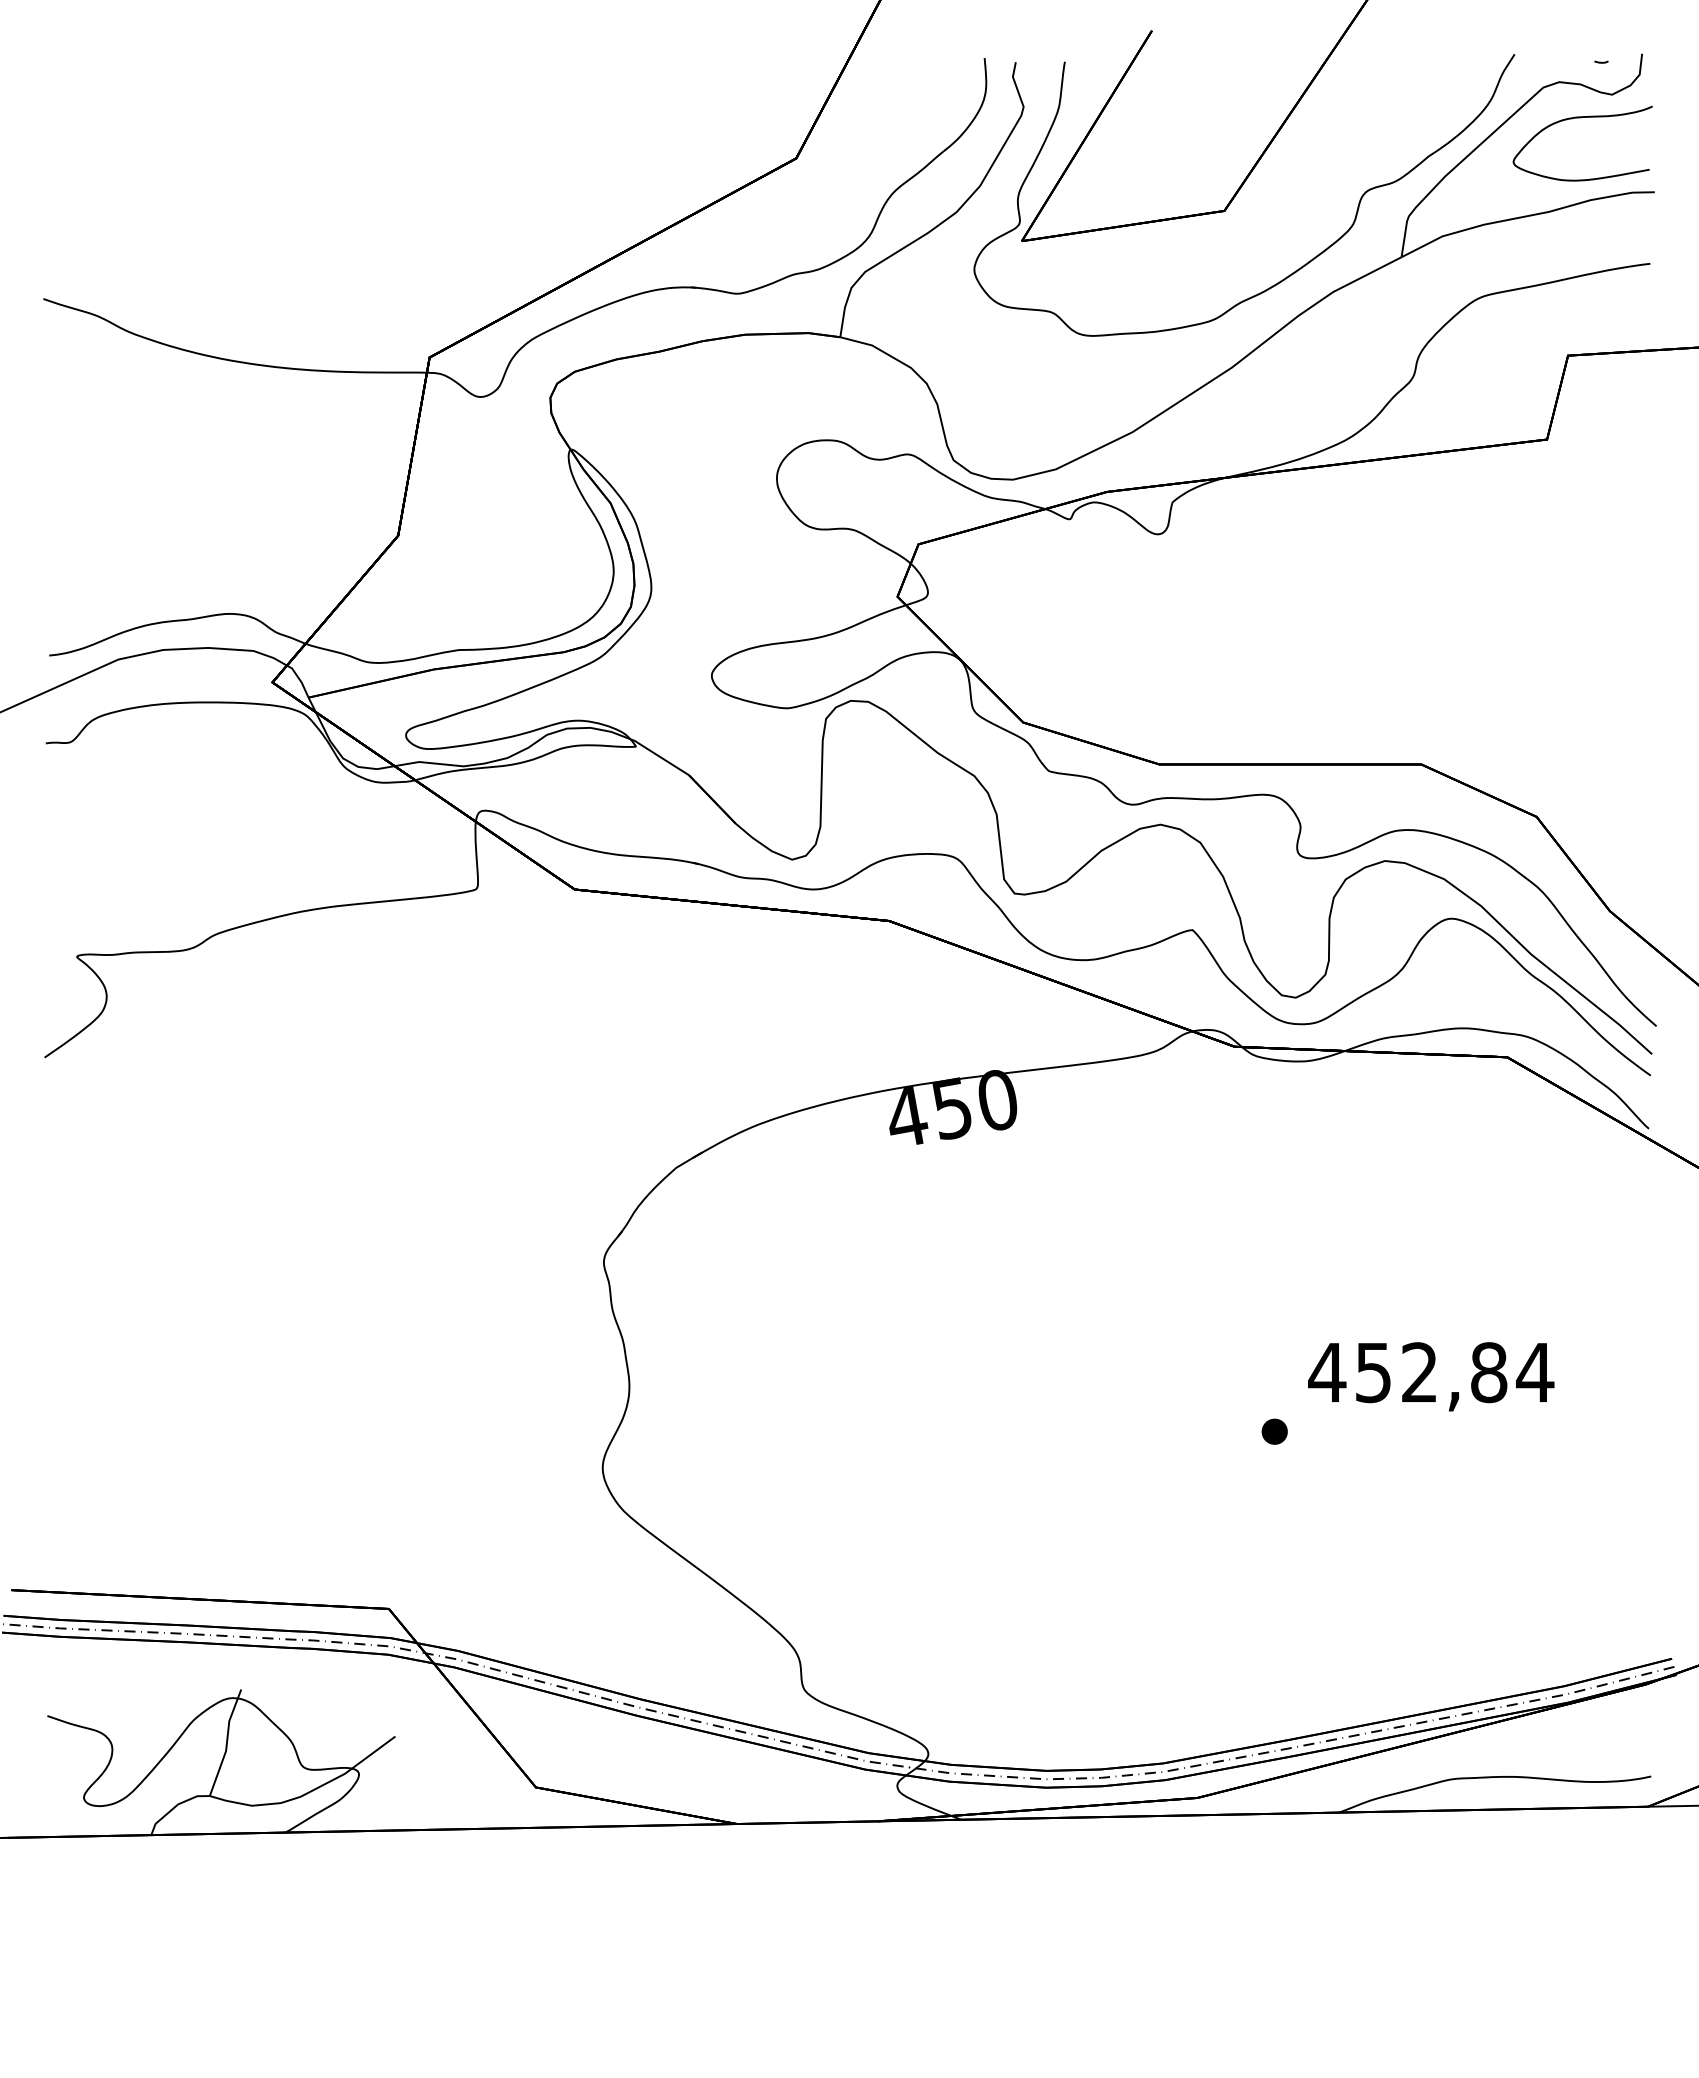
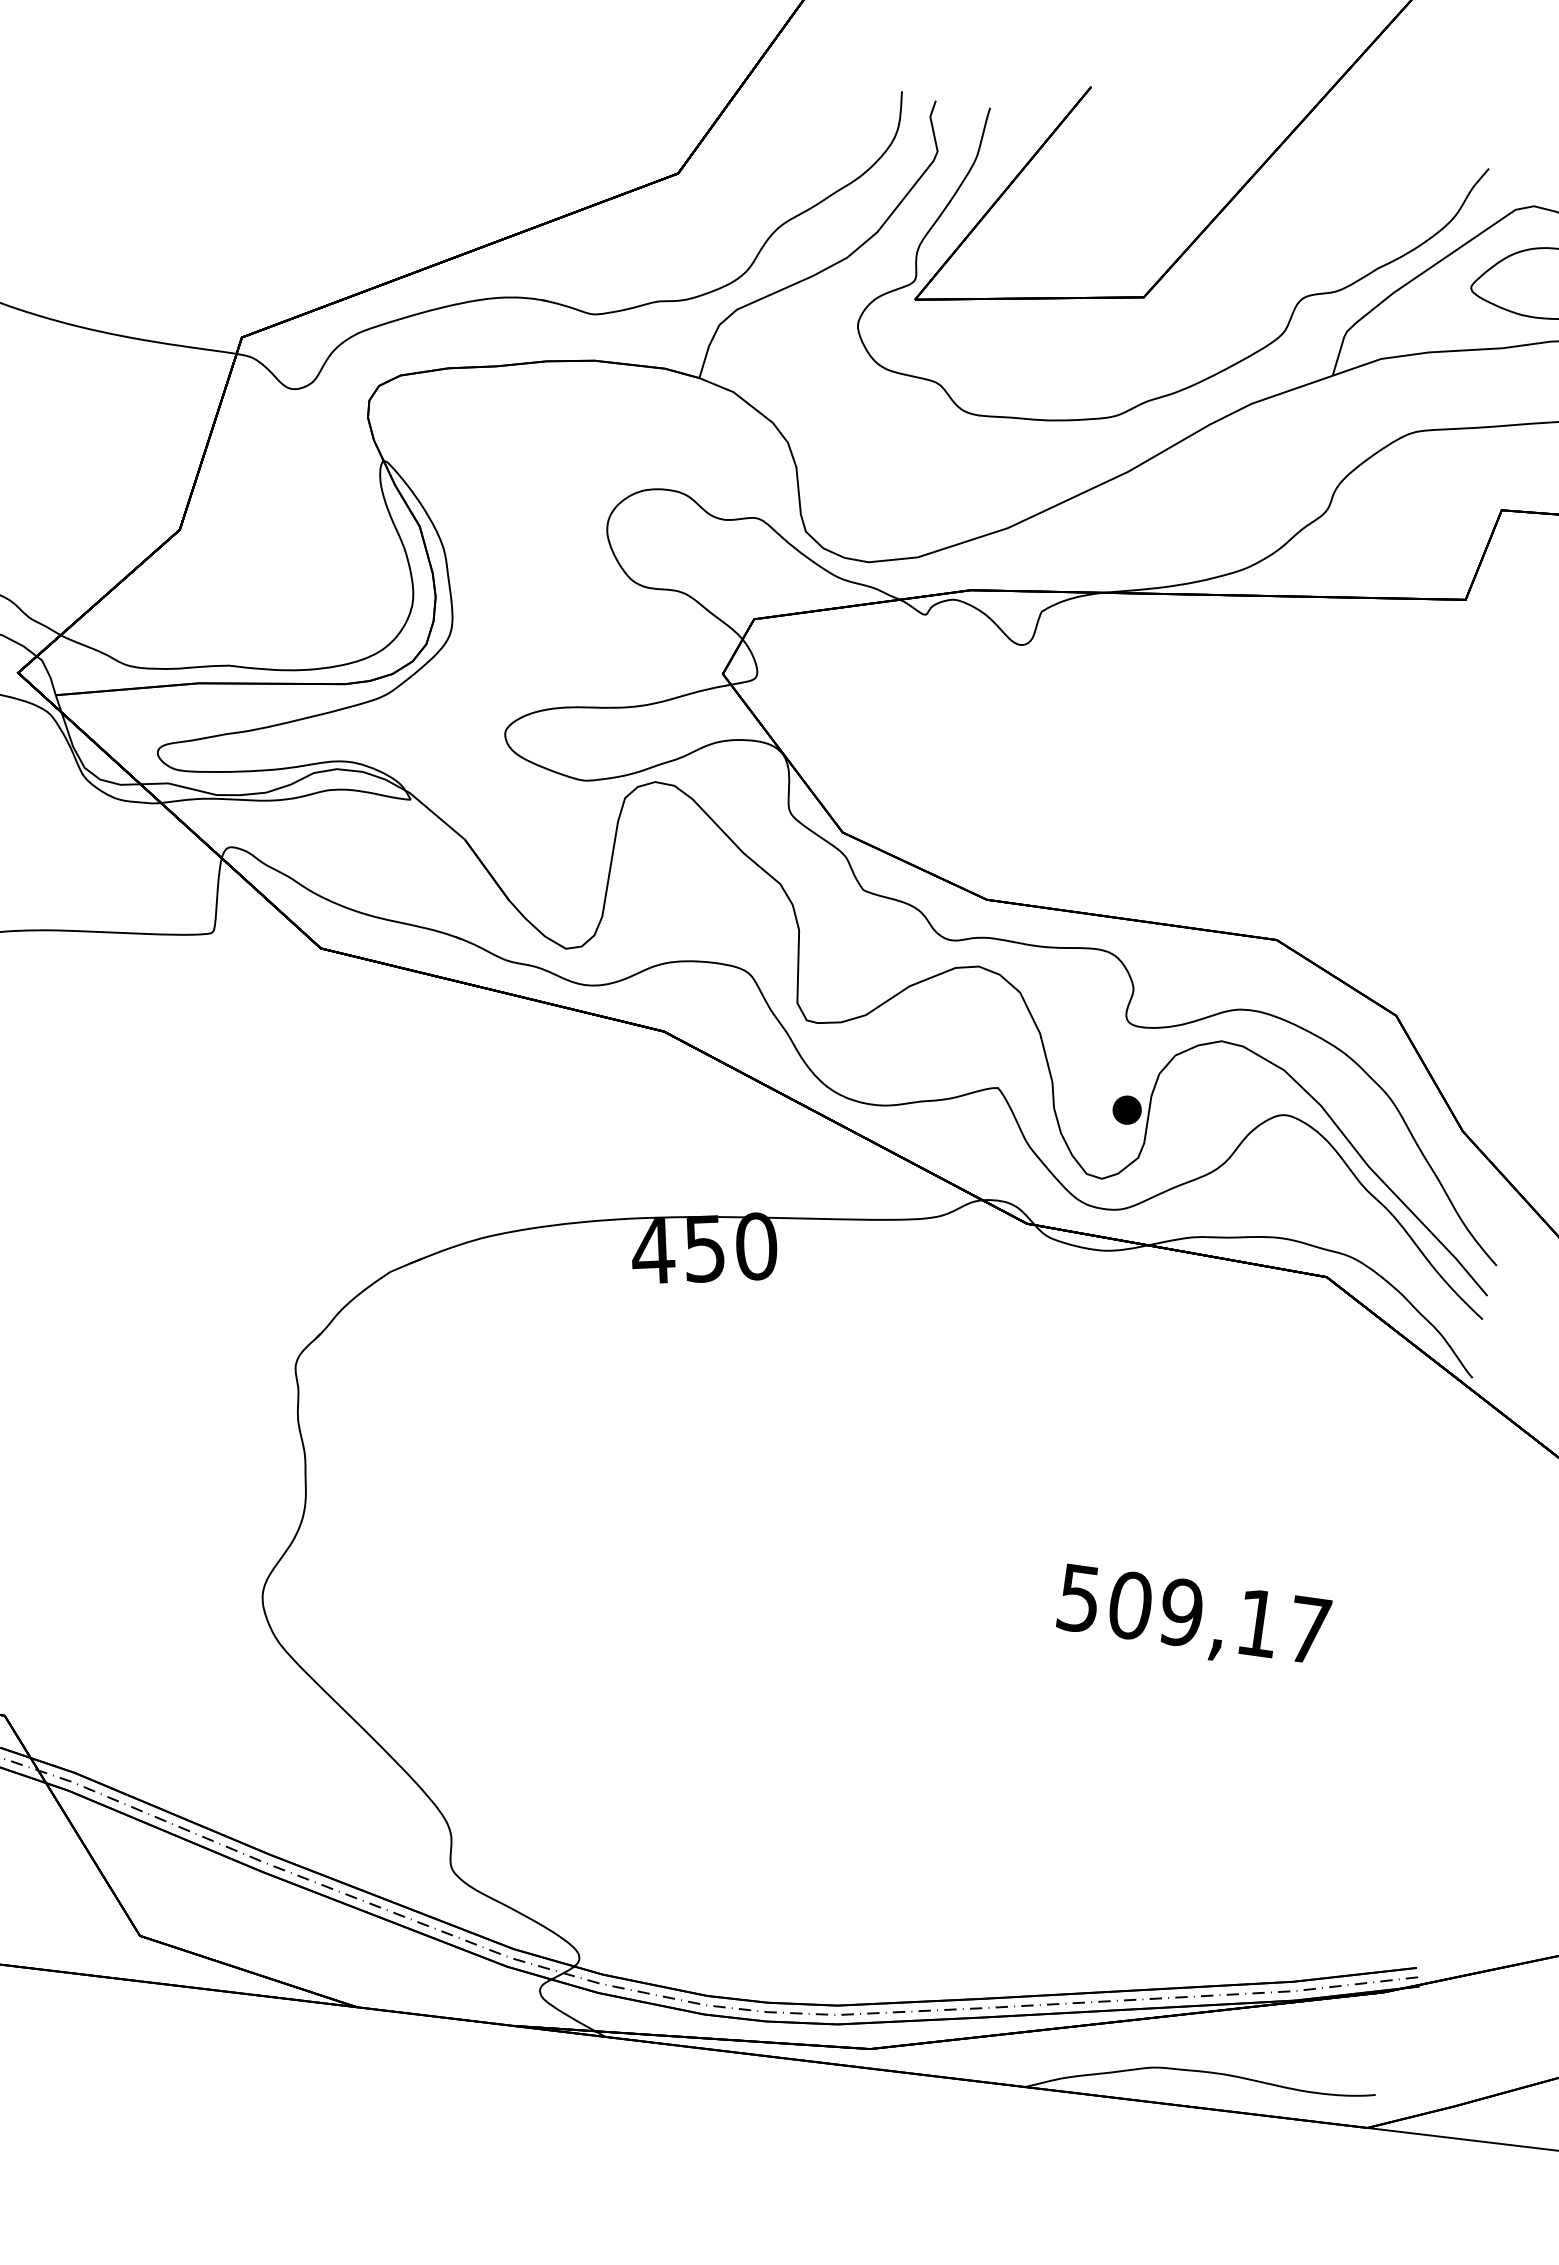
text: (1431, 1372) -> (1194, 1614), 452,84 -> 509,17
part: (1274, 1431) -> (1126, 1109), moved

